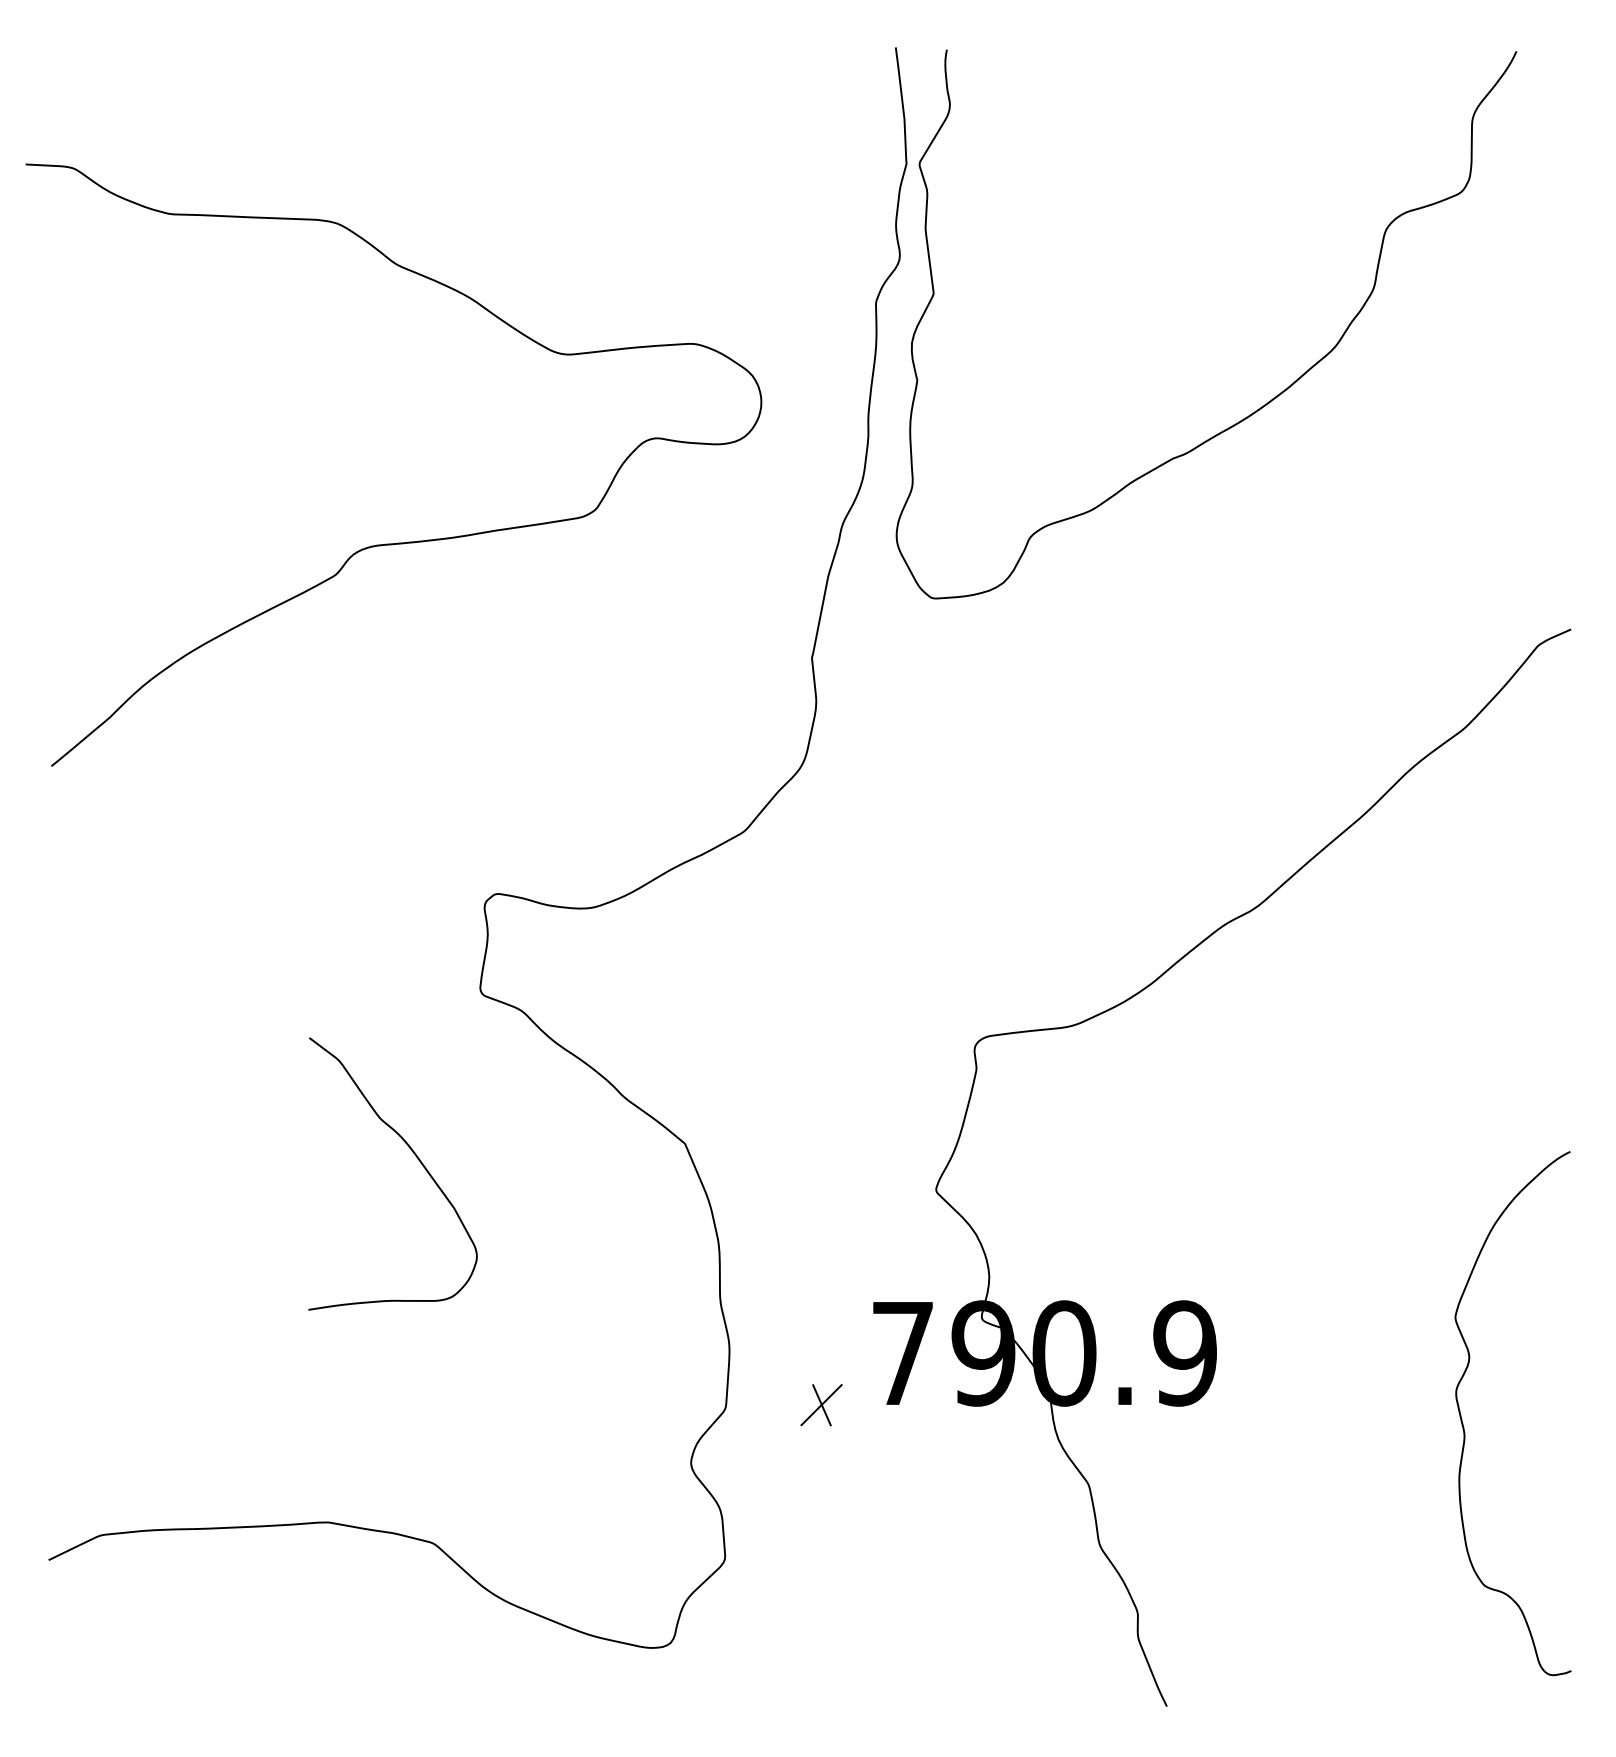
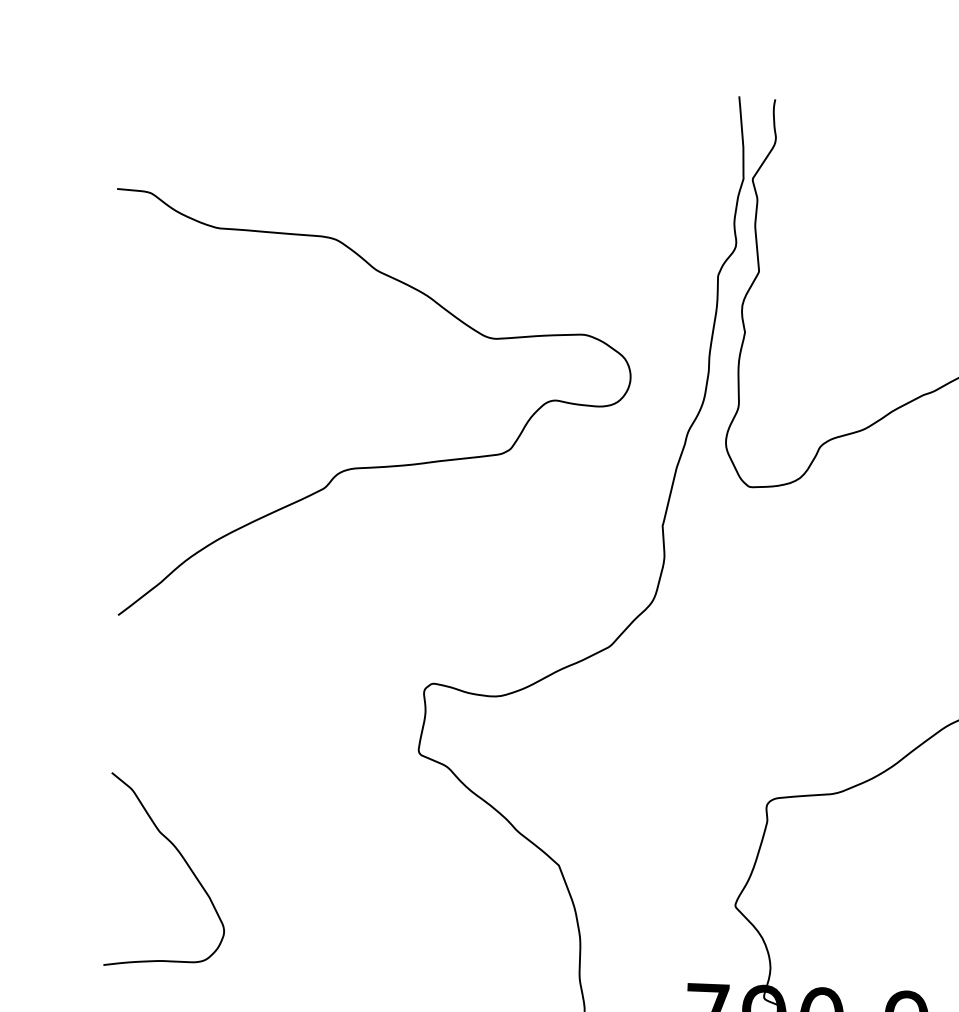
curve: (397, 542) -> (369, 466), moved
curve: (415, 1156) -> (183, 859), moved

